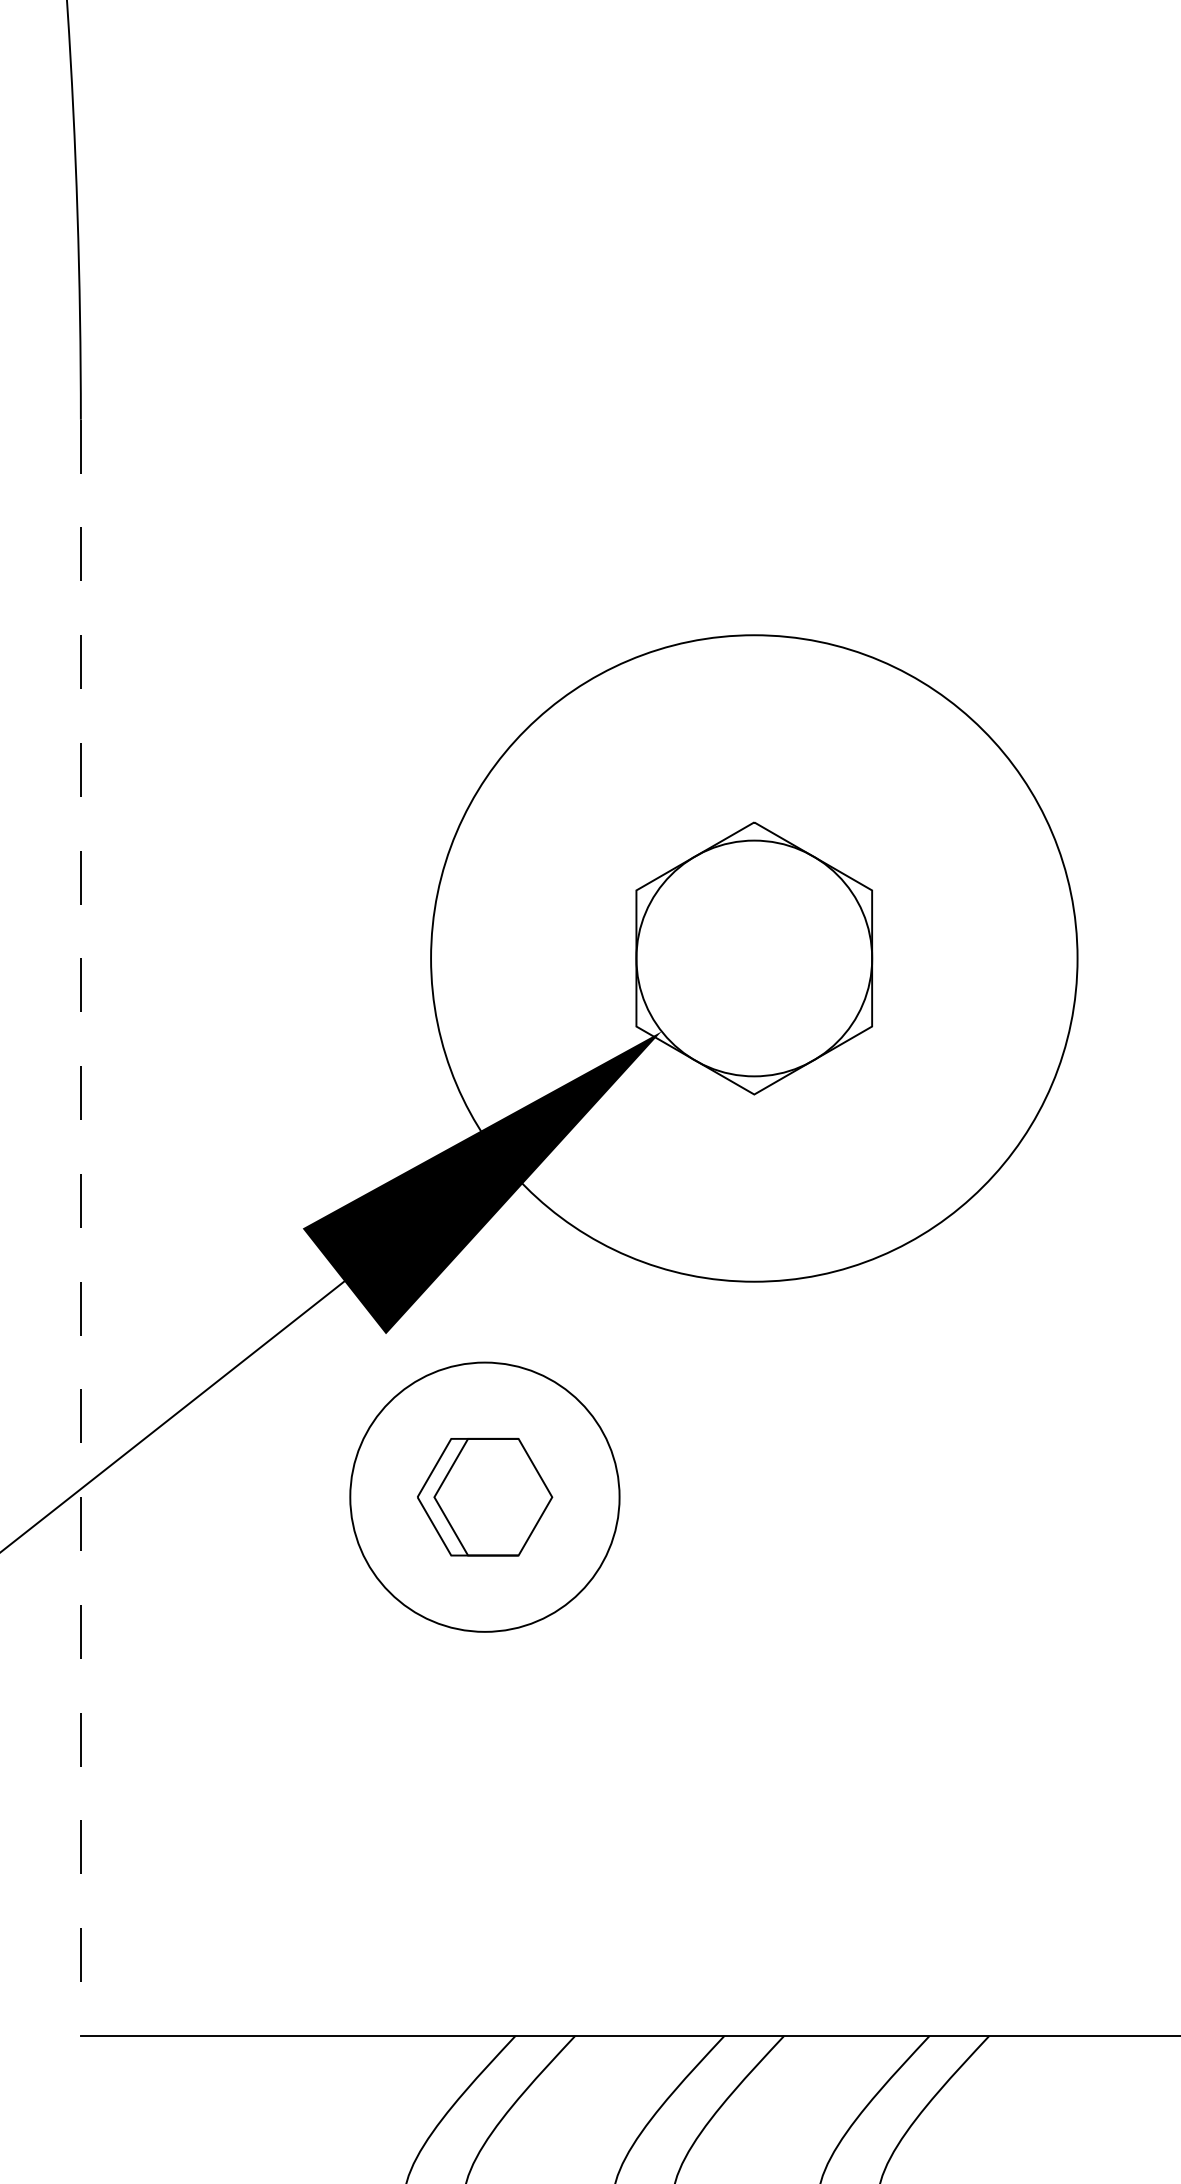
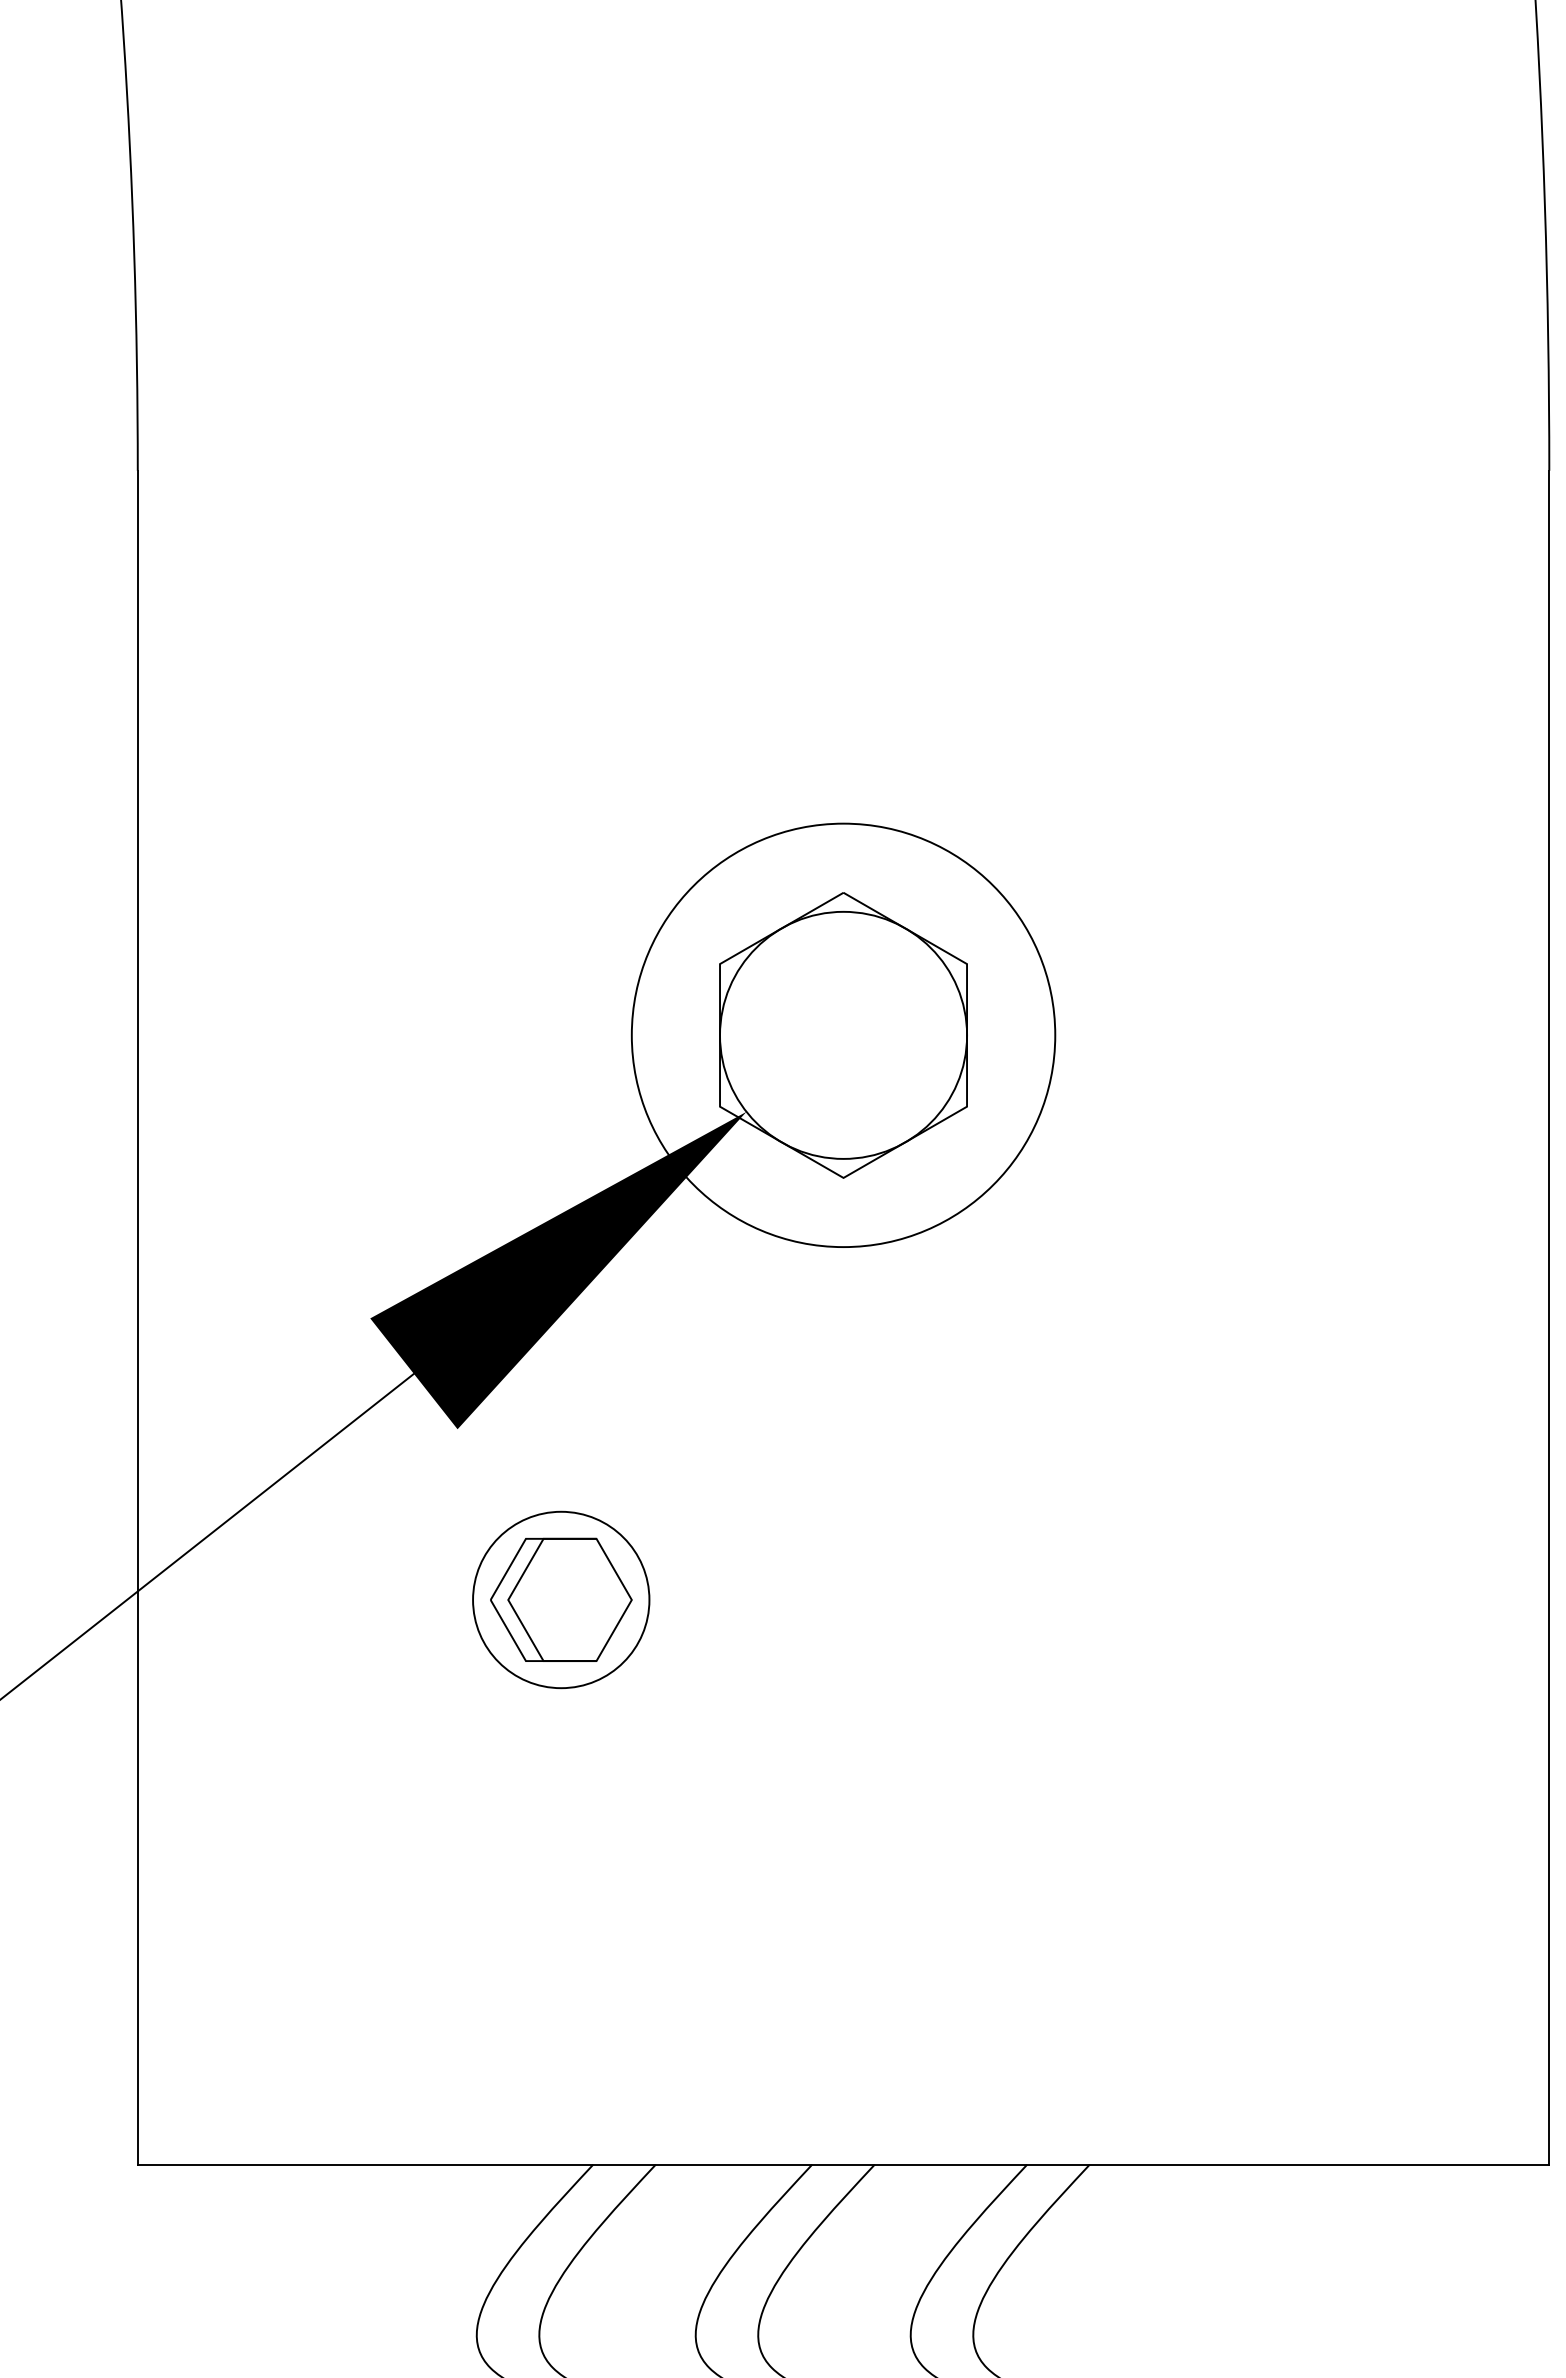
circle: (754, 958) -> (843, 1035), size x0.62
line: (80, 1227) -> (137, 1317), dashed -> solid
circle: (485, 1496) -> (561, 1599), size x0.62

